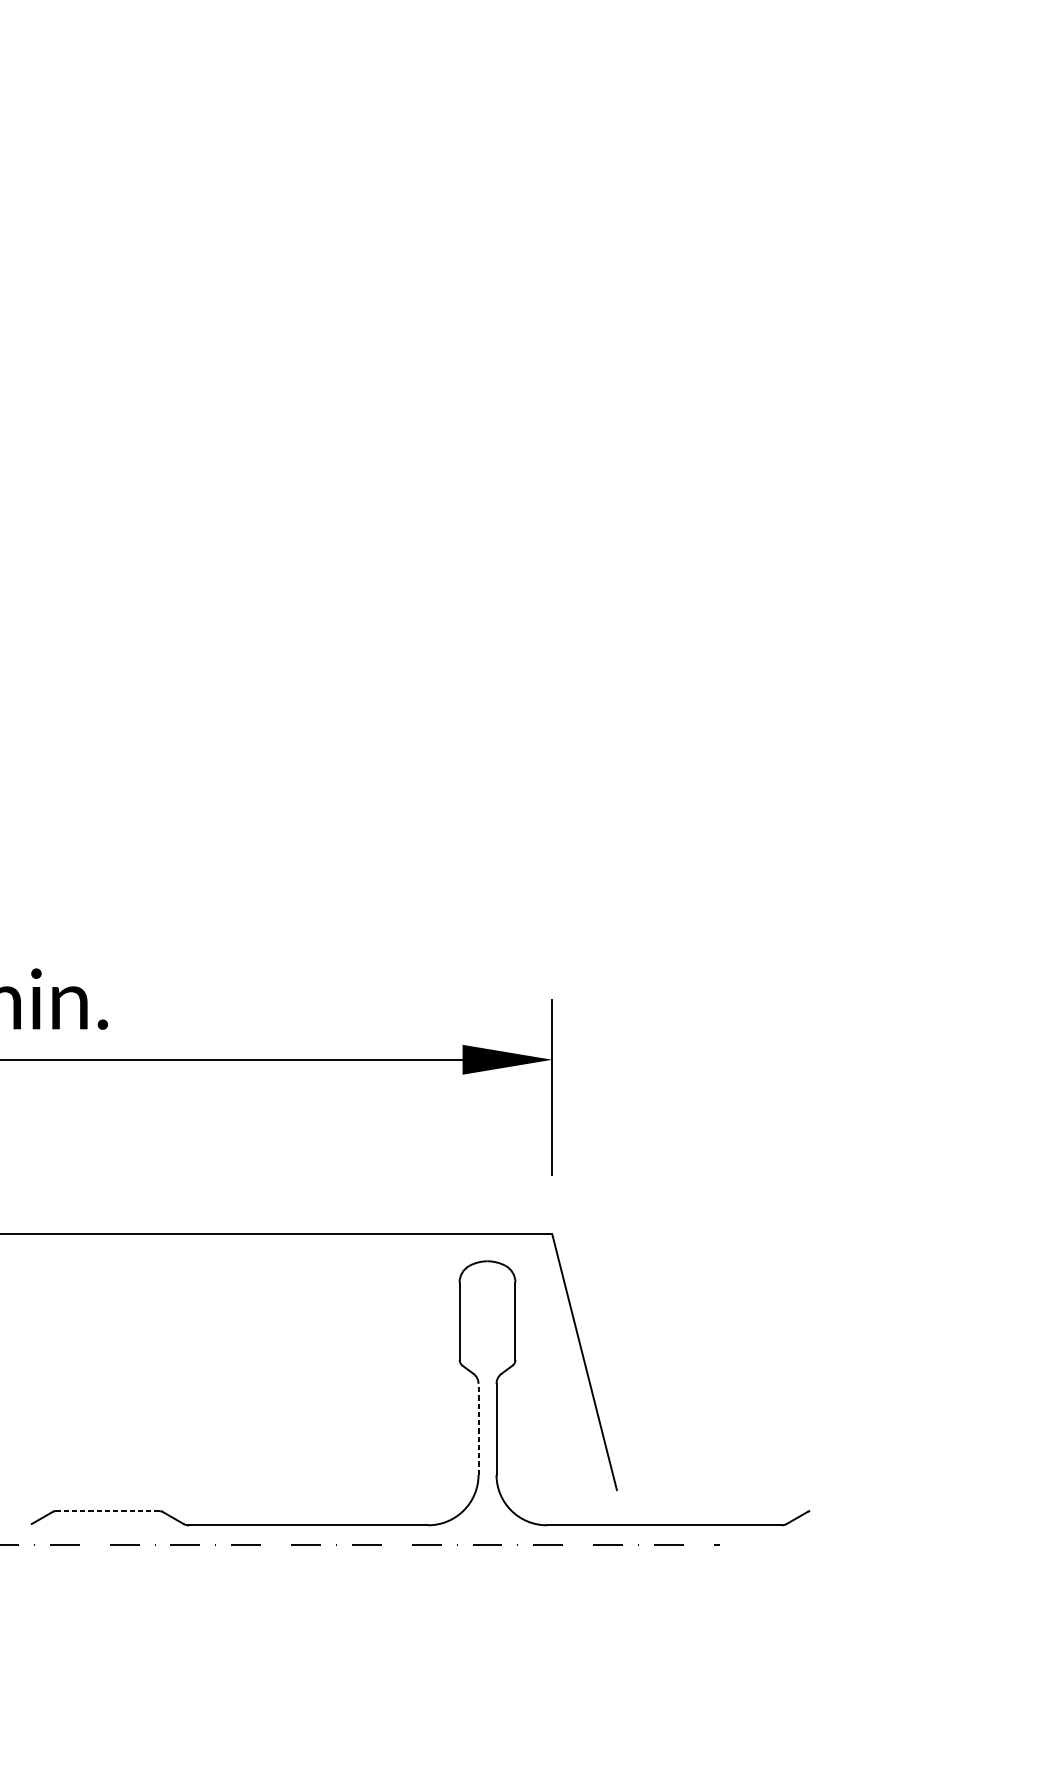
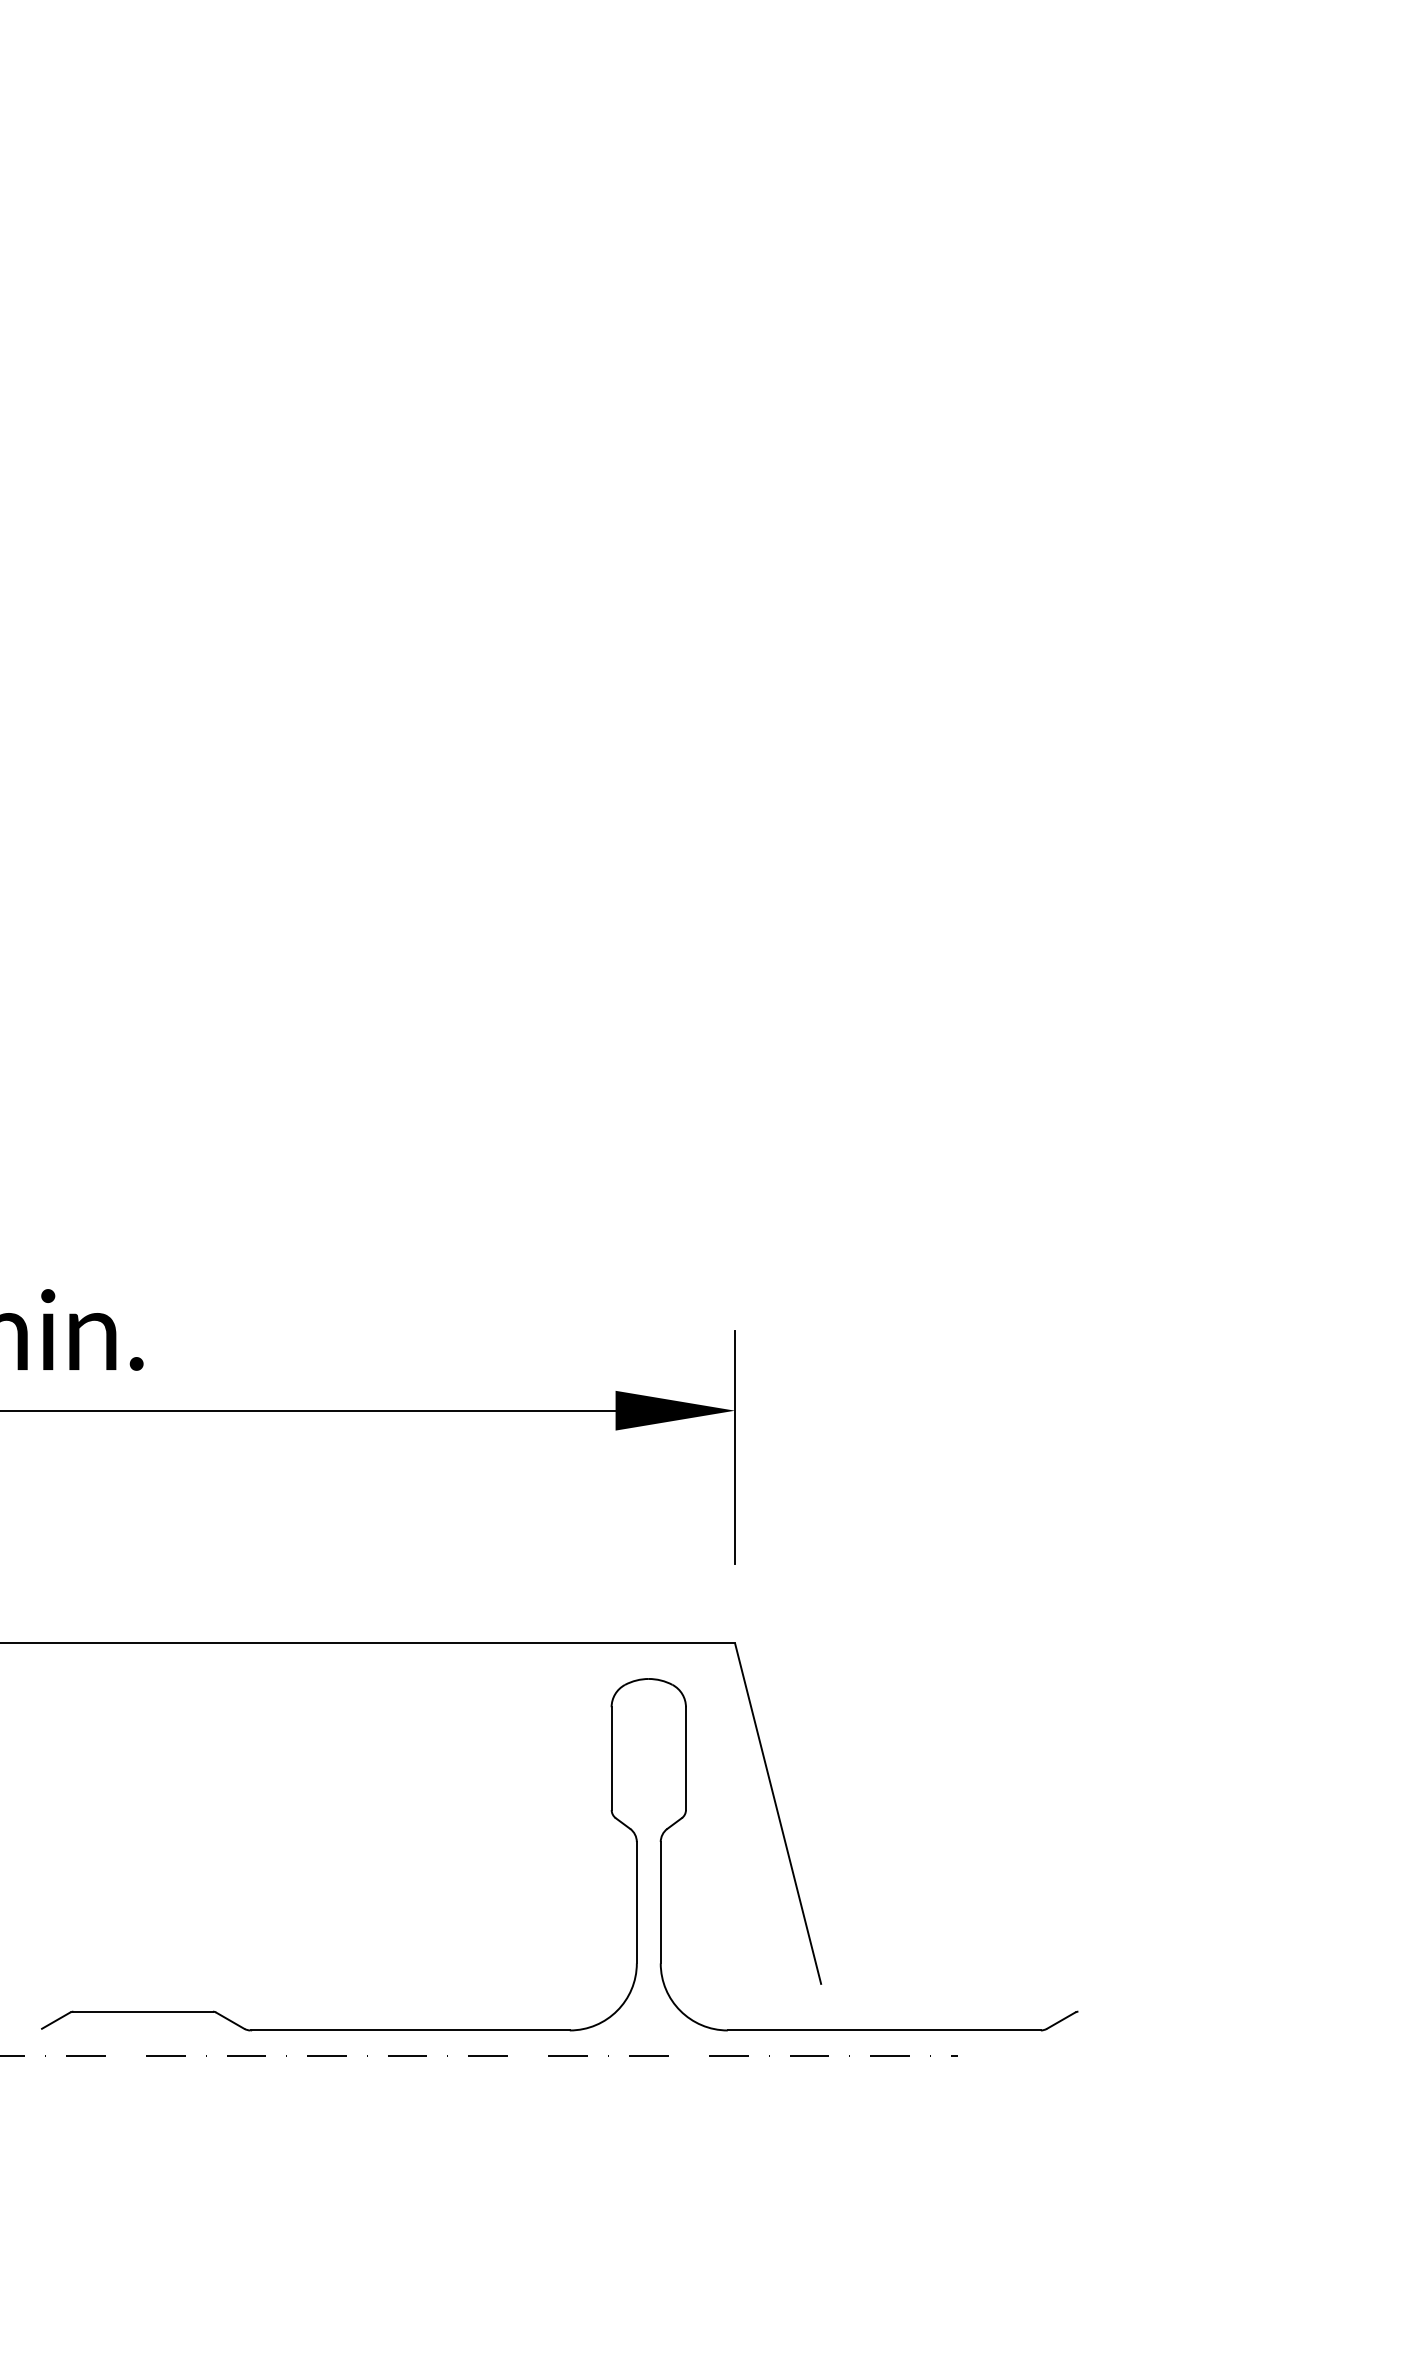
line: (478, 1429) -> (636, 1902), dashed -> solid
line: (108, 1511) -> (143, 2011), dashed -> solid

